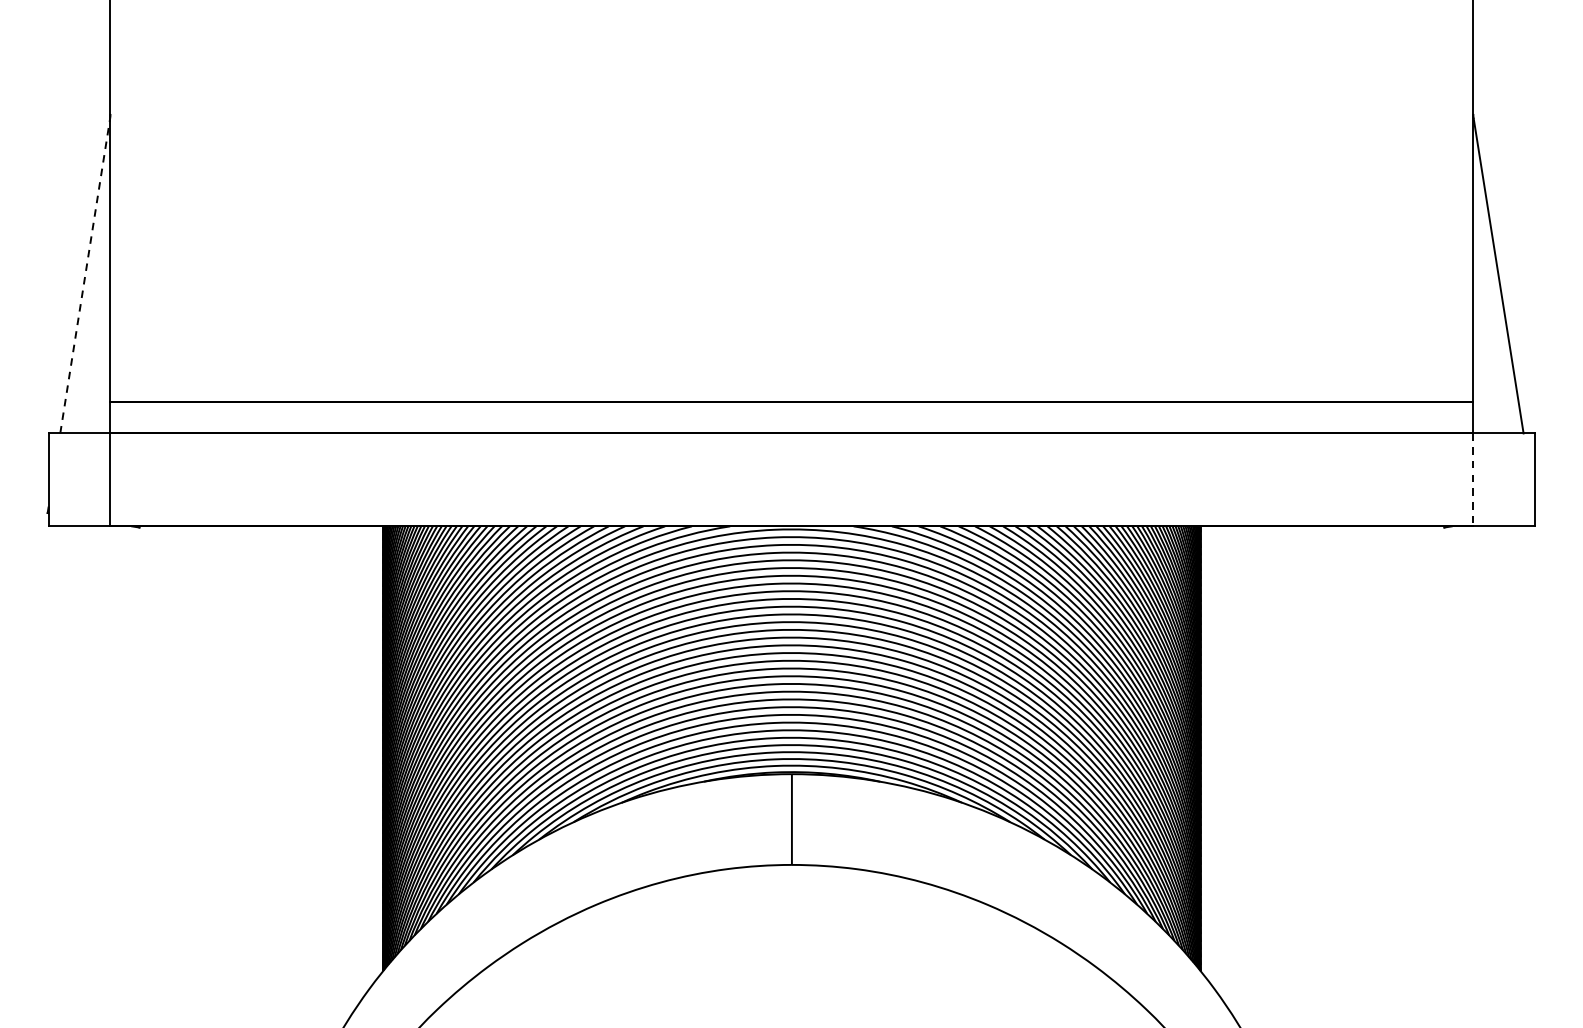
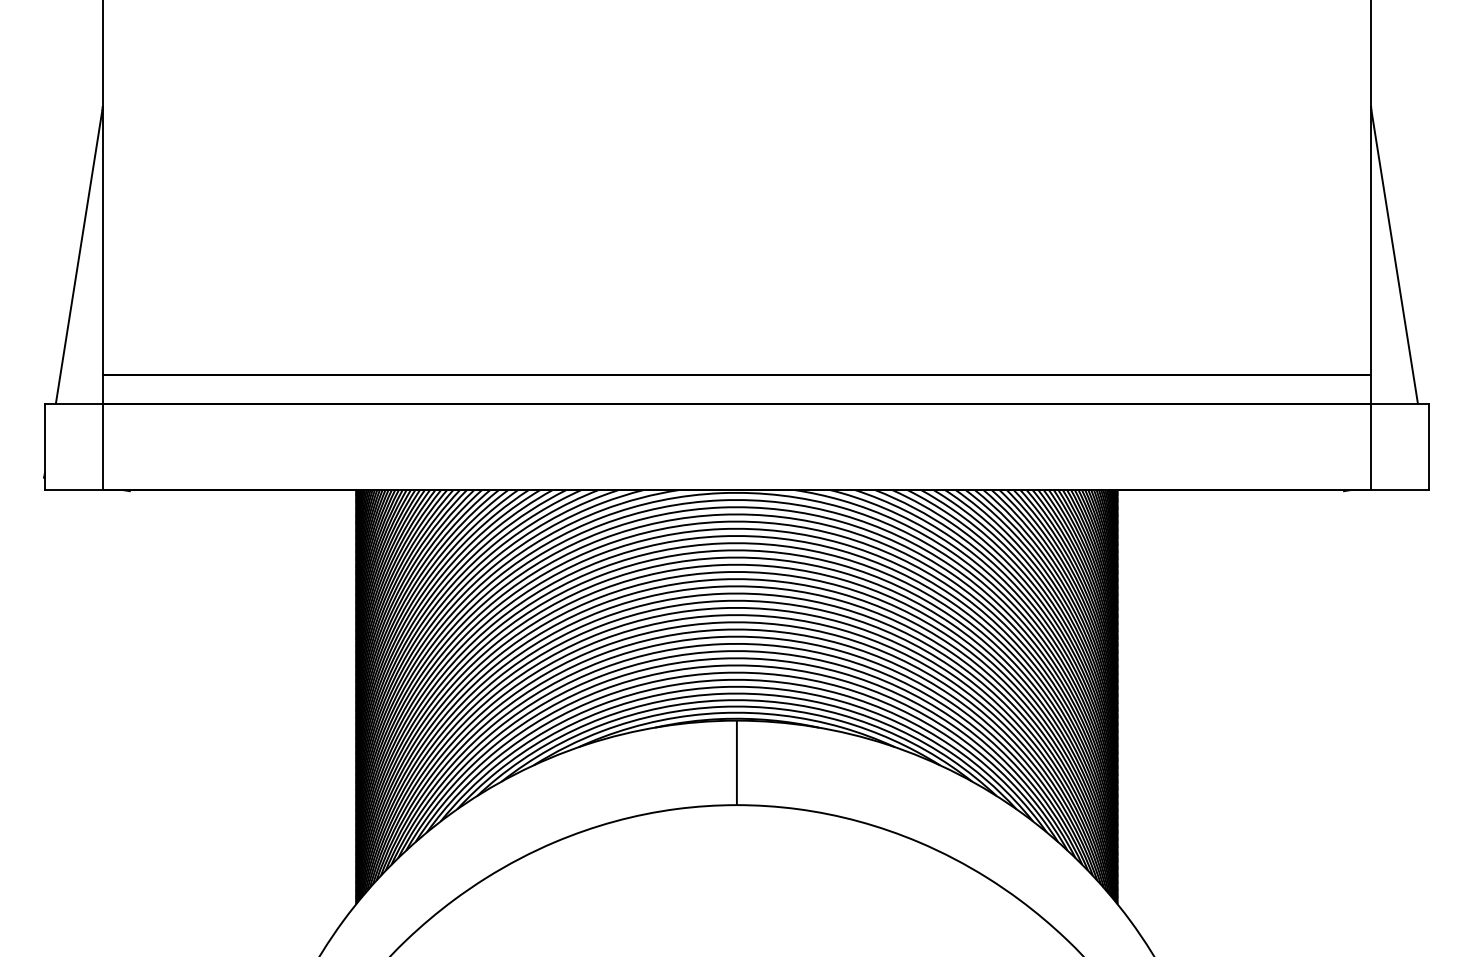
line: (85, 275) -> (79, 256), dashed -> solid
line: (1473, 480) -> (1371, 447), dashed -> solid

